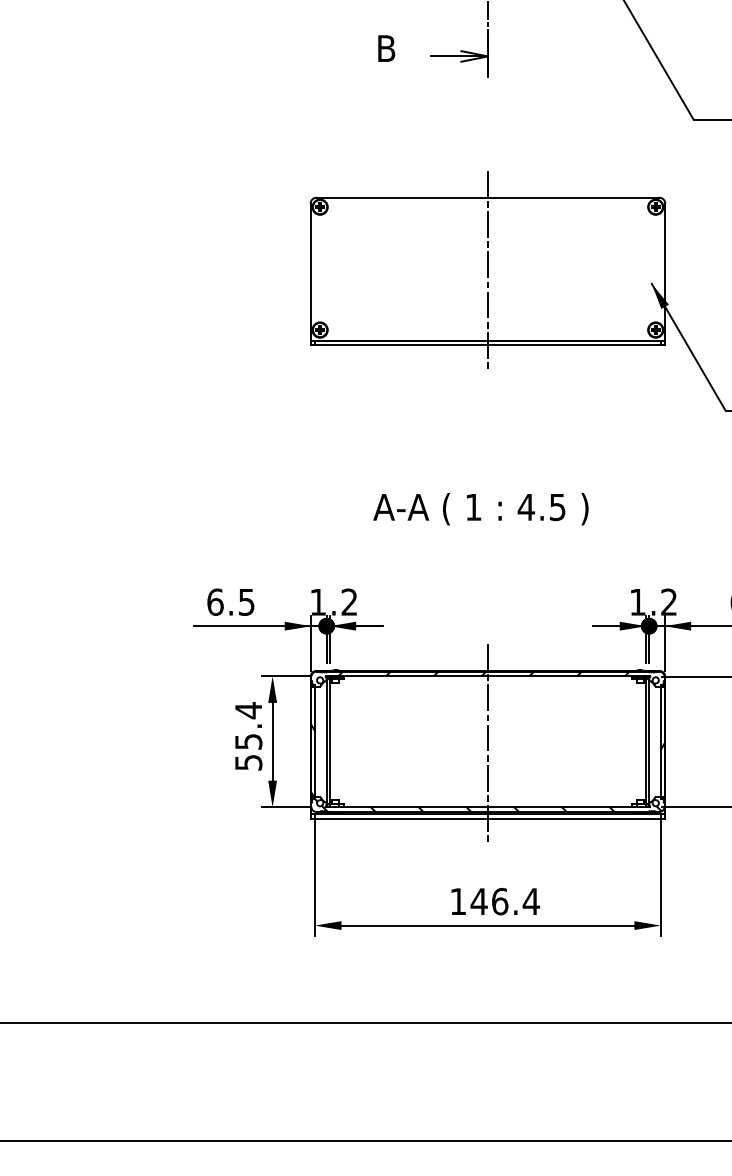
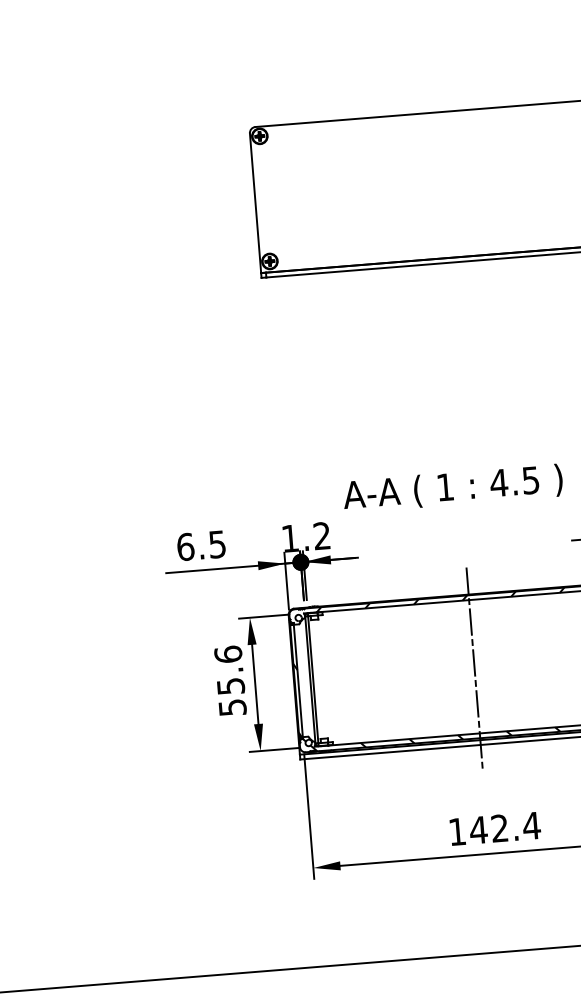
line: (487, 271) -> (435, 188), removed
text: (480, 509) -> (452, 488), moved
text: (248, 710) -> (228, 654), 55.4 -> 55.6
text: (500, 901) -> (500, 828), 146.4 -> 142.4

